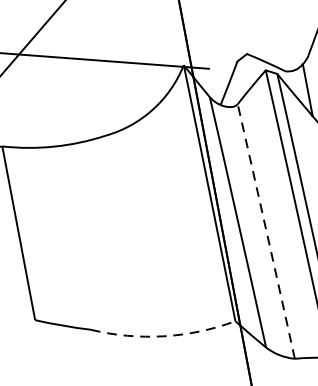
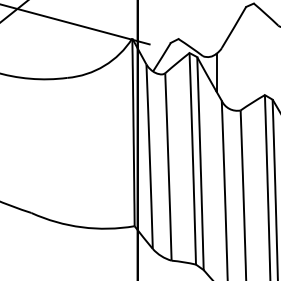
arc: (266, 230) -> (168, 166), dashed -> solid
arc: (164, 336) -> (82, 227), dashed -> solid

